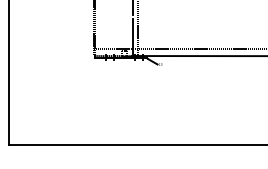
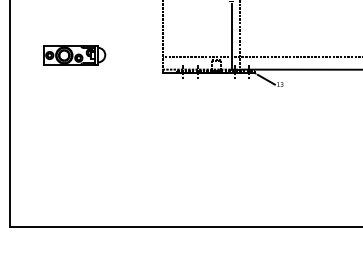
part: (44, 47) -> (74, 54), added

